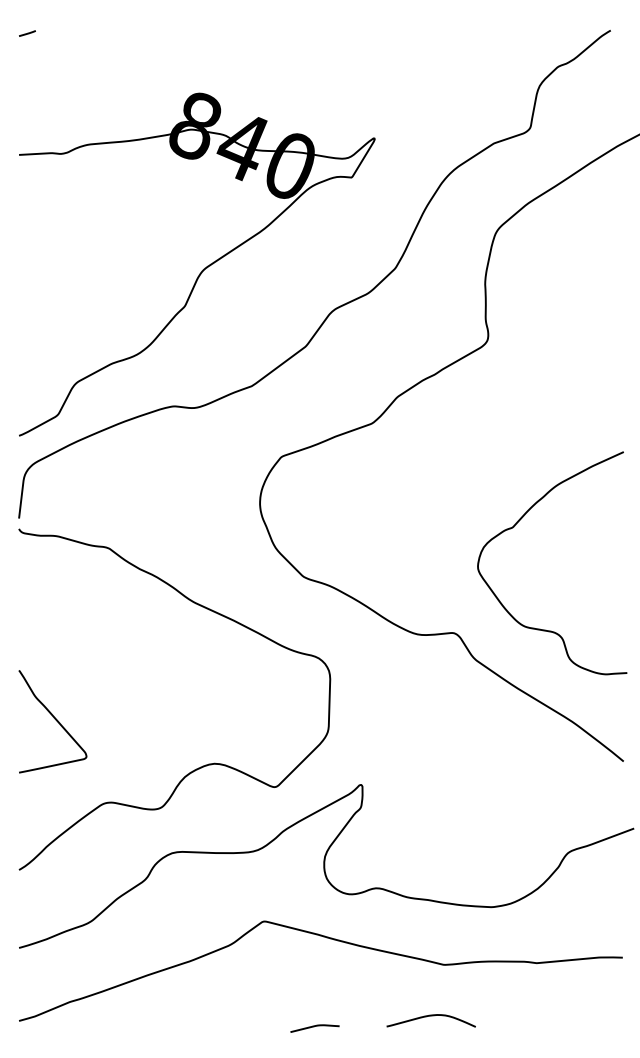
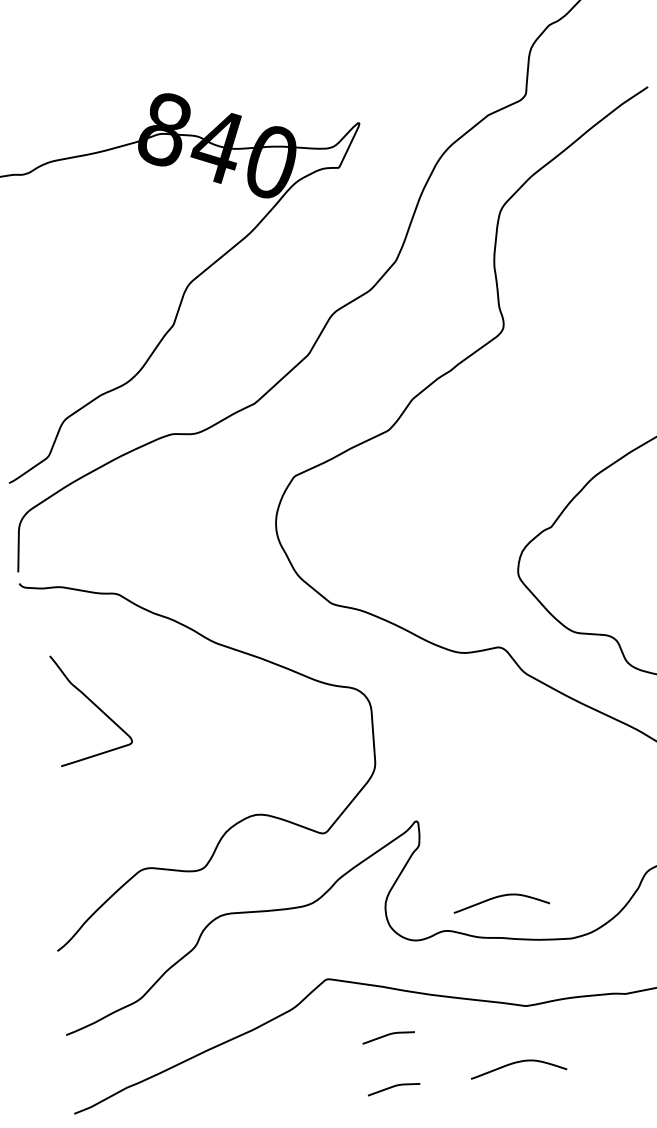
curve: (54, 719) -> (93, 705), moved
curve: (430, 862) -> (500, 897), added
curve: (314, 979) -> (388, 1036), added

